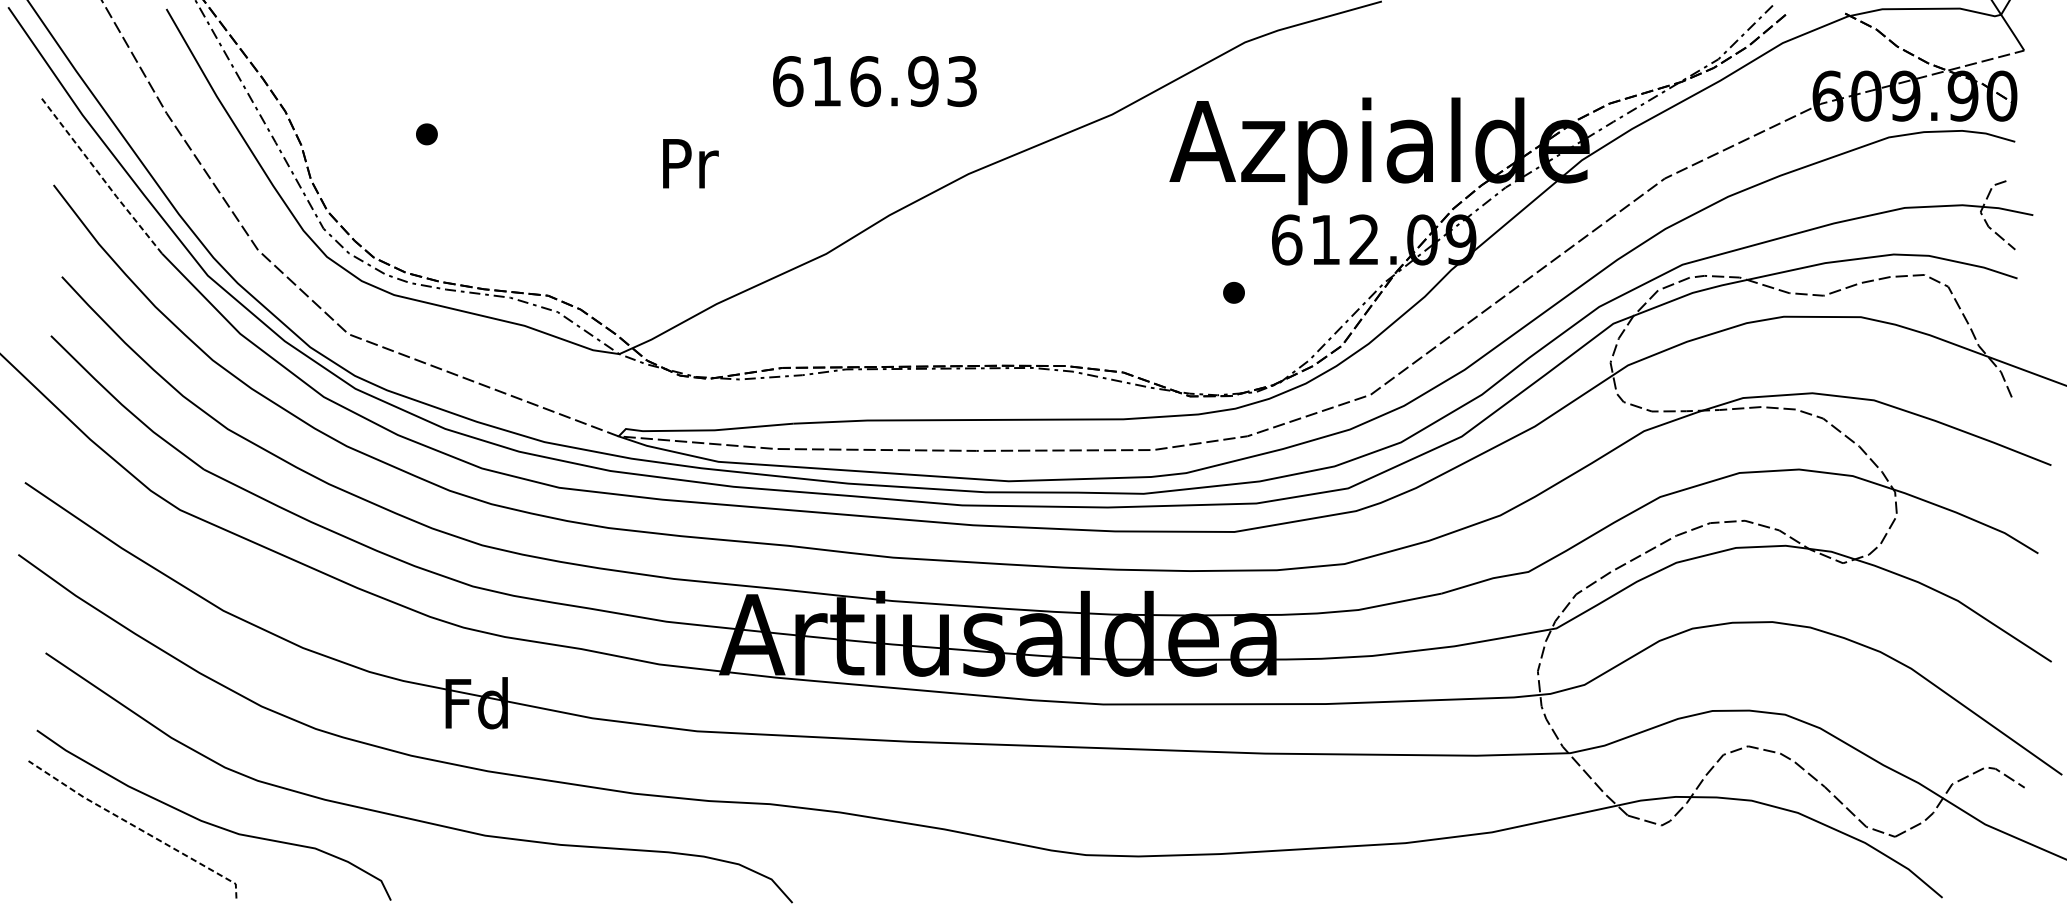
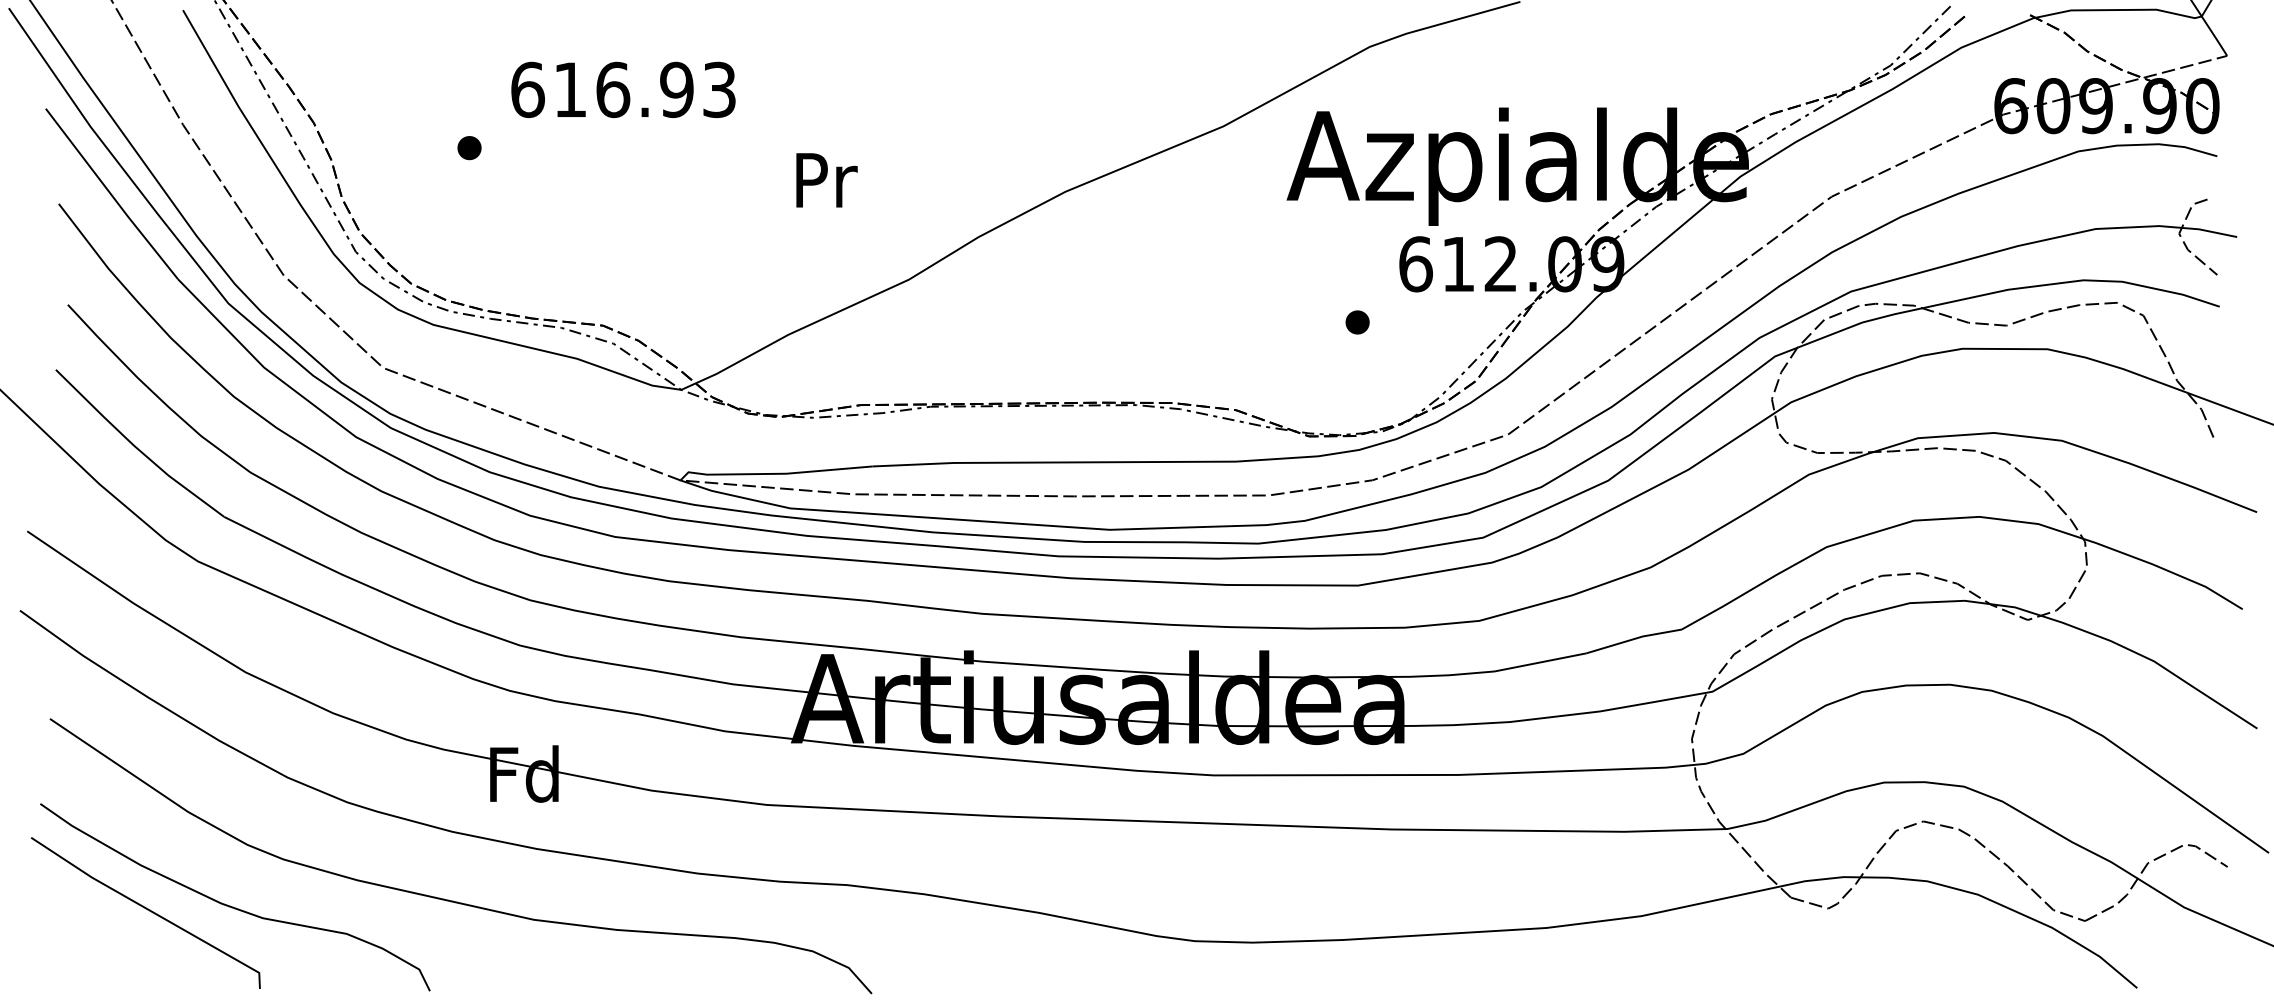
text: (874, 81) -> (623, 89), moved
text: (690, 163) -> (826, 180), moved
line: (101, 176) -> (111, 194), dashed -> solid
line: (136, 828) -> (150, 911), dashed -> solid

